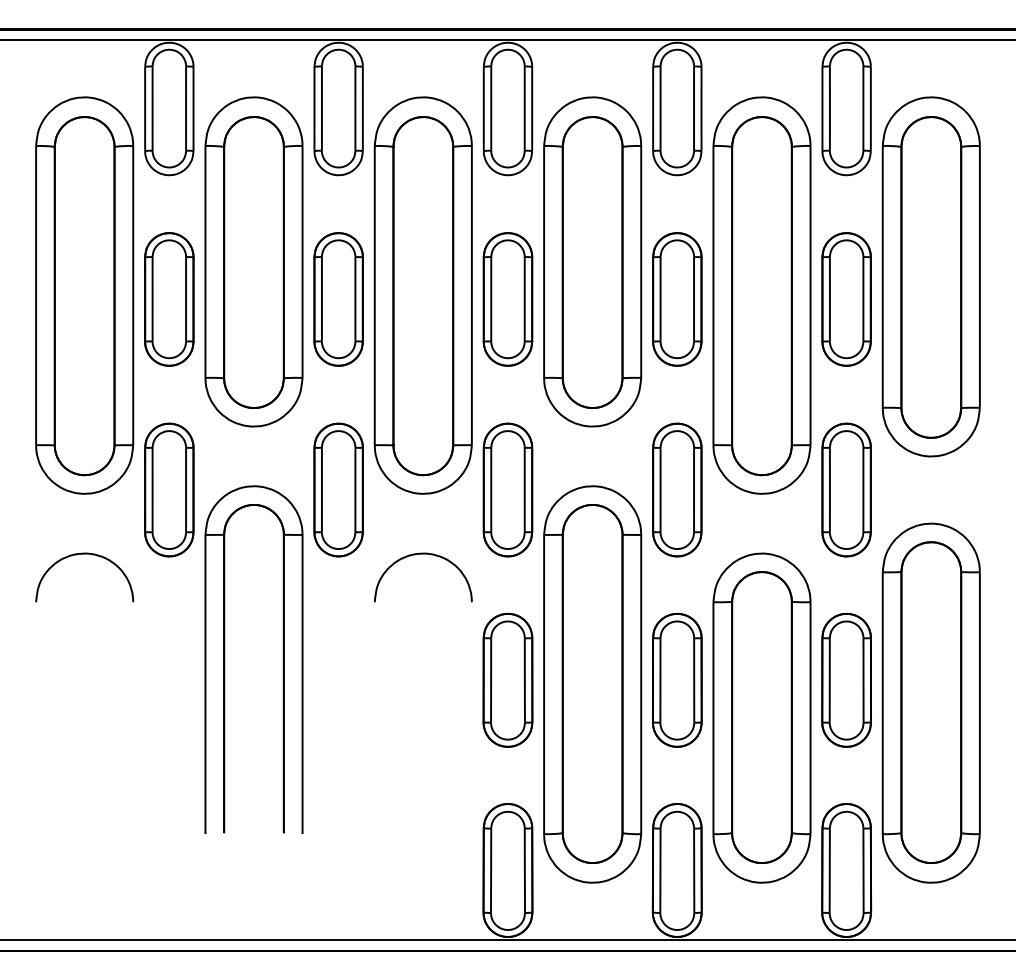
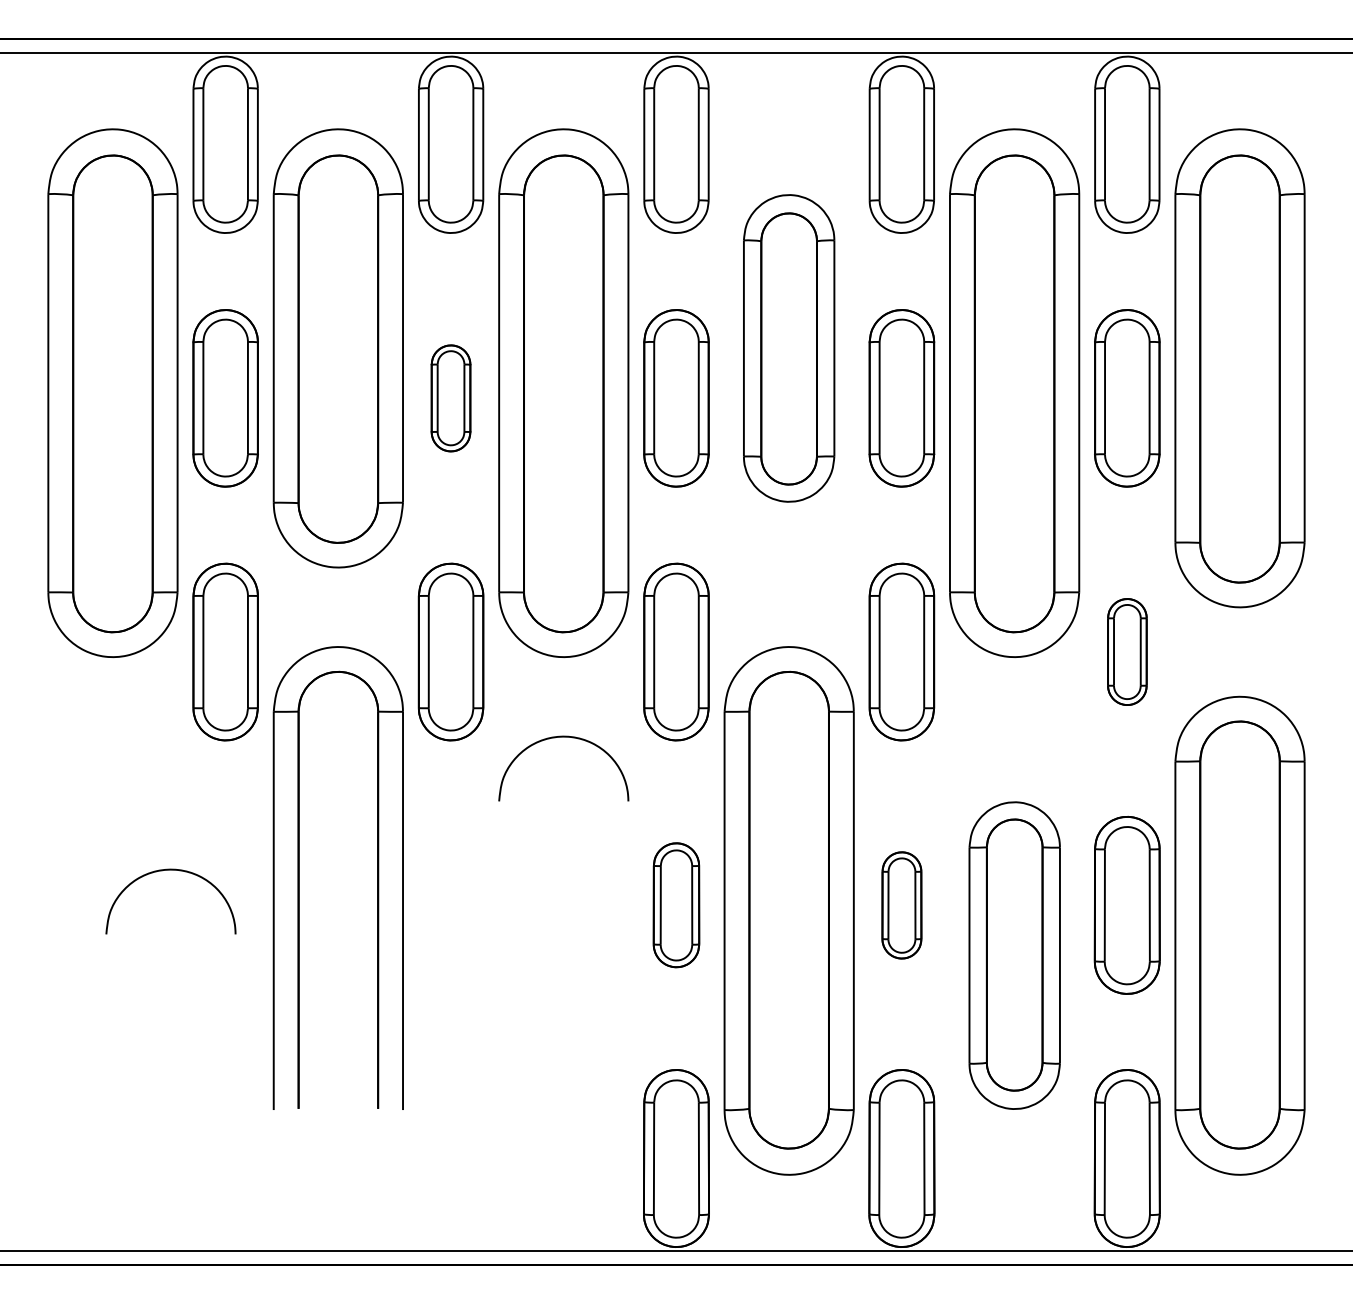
part: (592, 262) -> (788, 348), size x0.7
part: (338, 299) -> (450, 398), size x0.6
part: (846, 489) -> (1127, 651), size x0.6
curve: (84, 554) -> (170, 870), moved
part: (508, 679) -> (676, 904), size x0.7
part: (677, 680) -> (901, 905), size x0.6
part: (761, 717) -> (1014, 955), size x0.7

